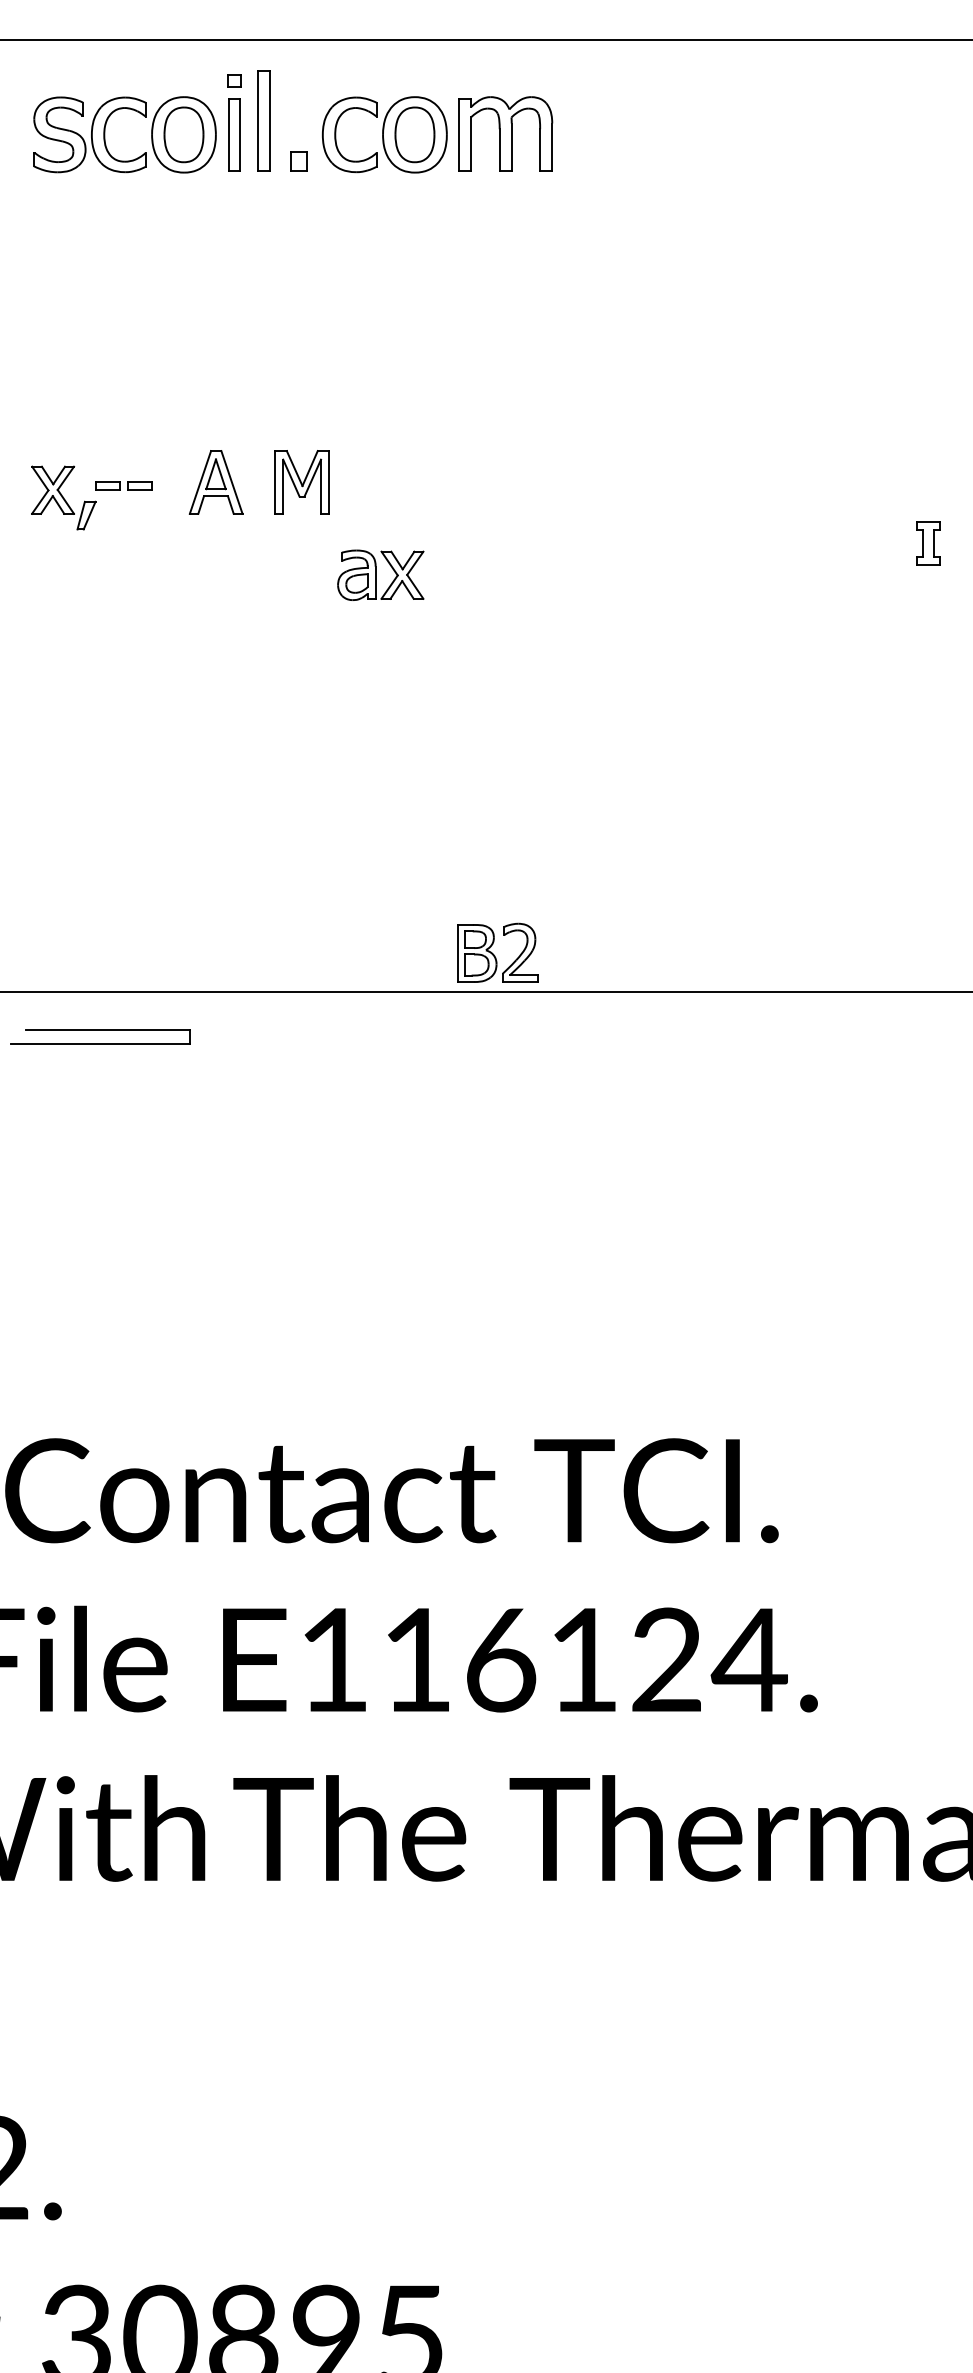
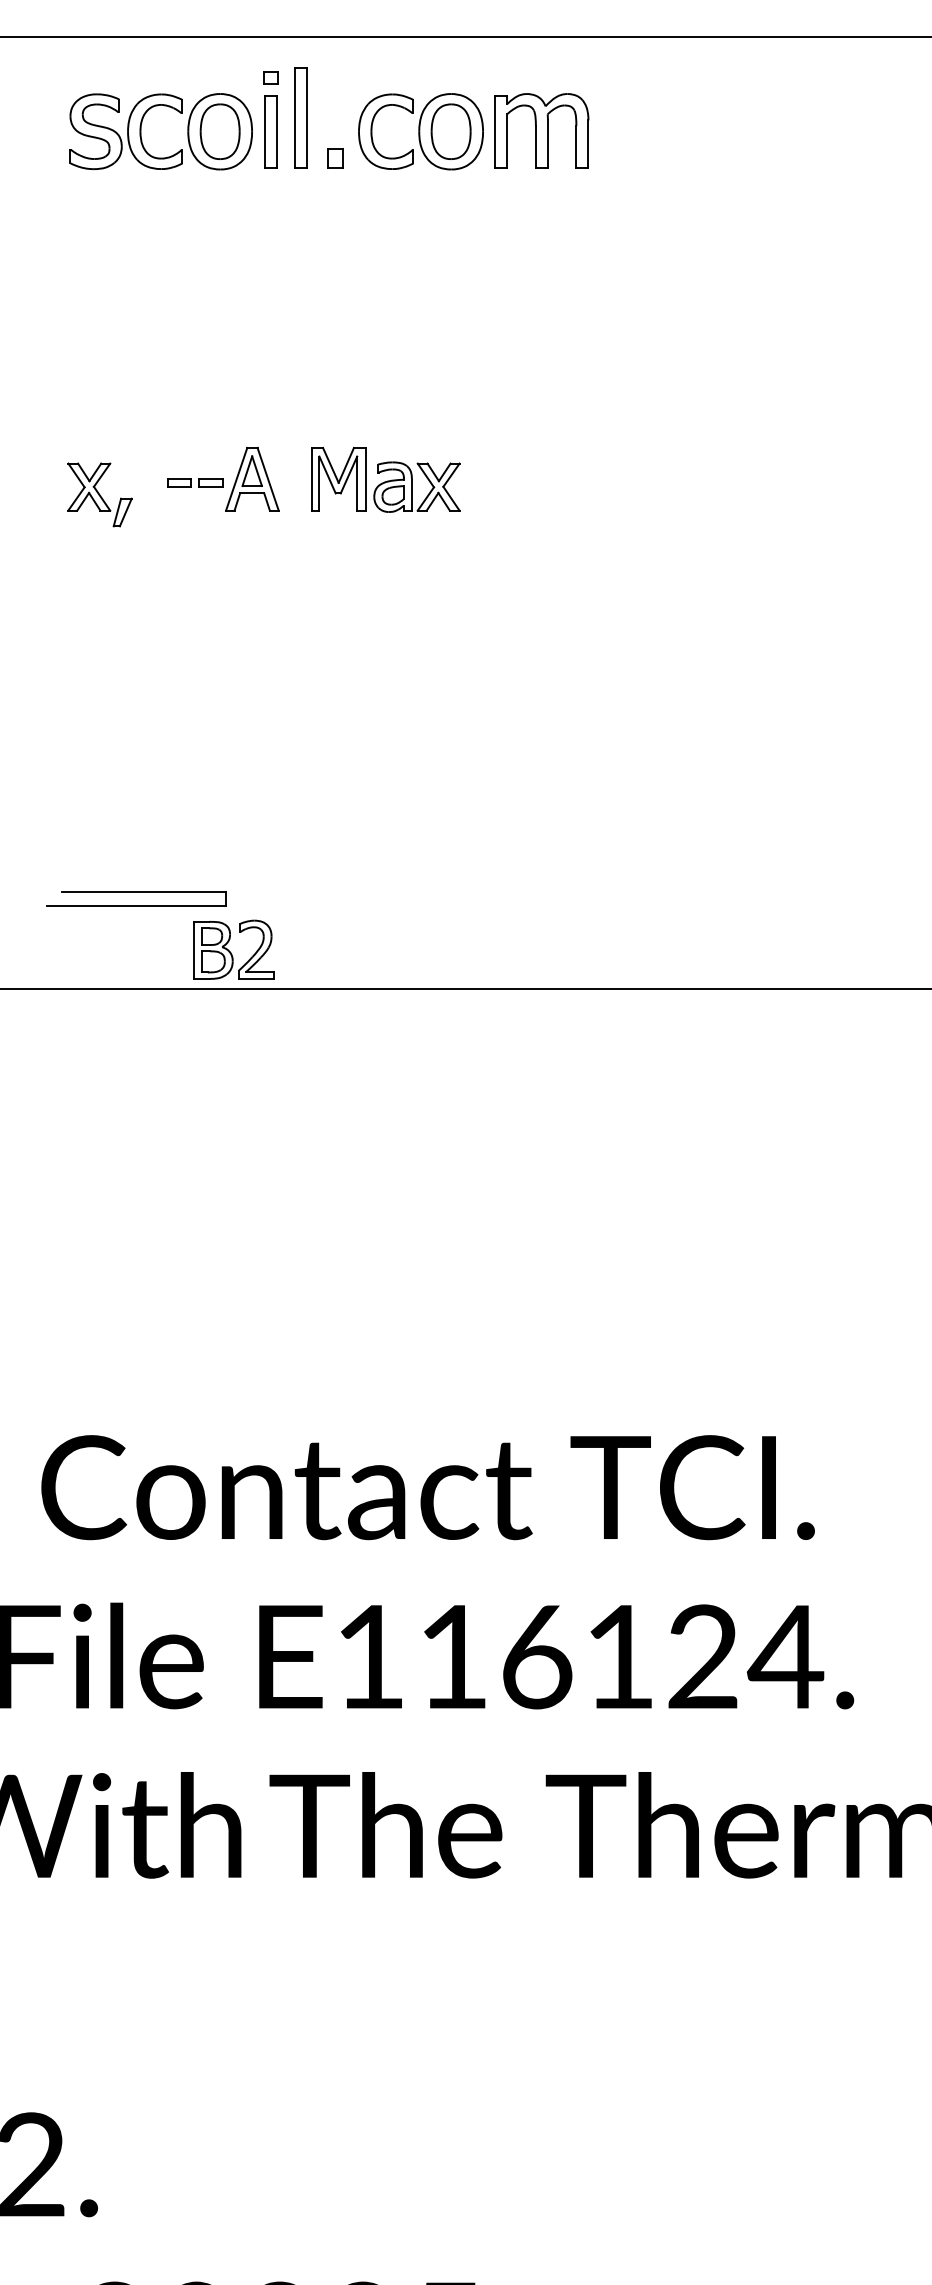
part: (123, 485) -> (194, 482), moved
part: (380, 574) -> (416, 486), moved
part: (497, 952) -> (233, 949), moved
part: (100, 1036) -> (136, 898), moved

